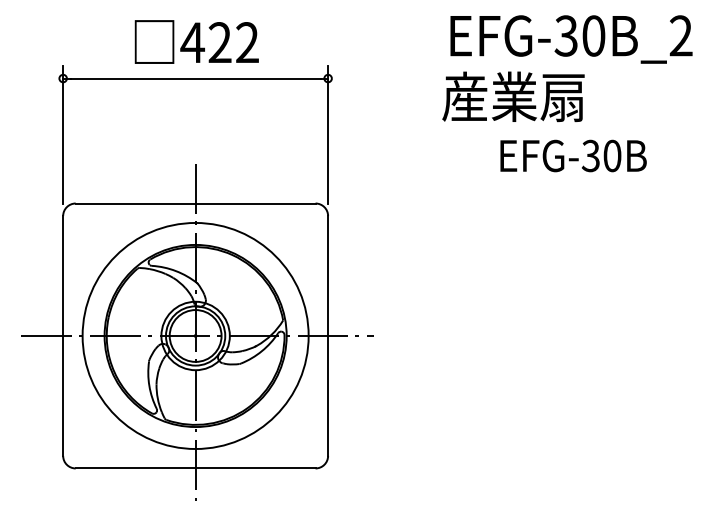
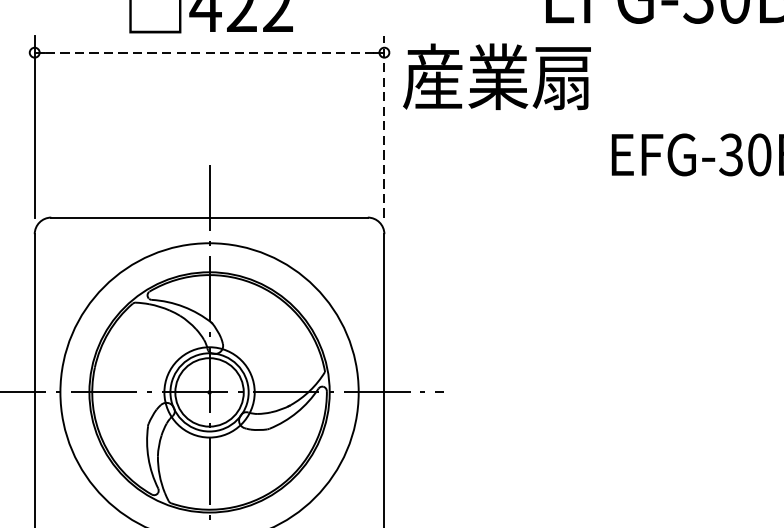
line: (195, 78) -> (209, 52), solid -> dashed
text: (513, 96) -> (497, 76), moved
line: (328, 134) -> (384, 126), solid -> dashed

